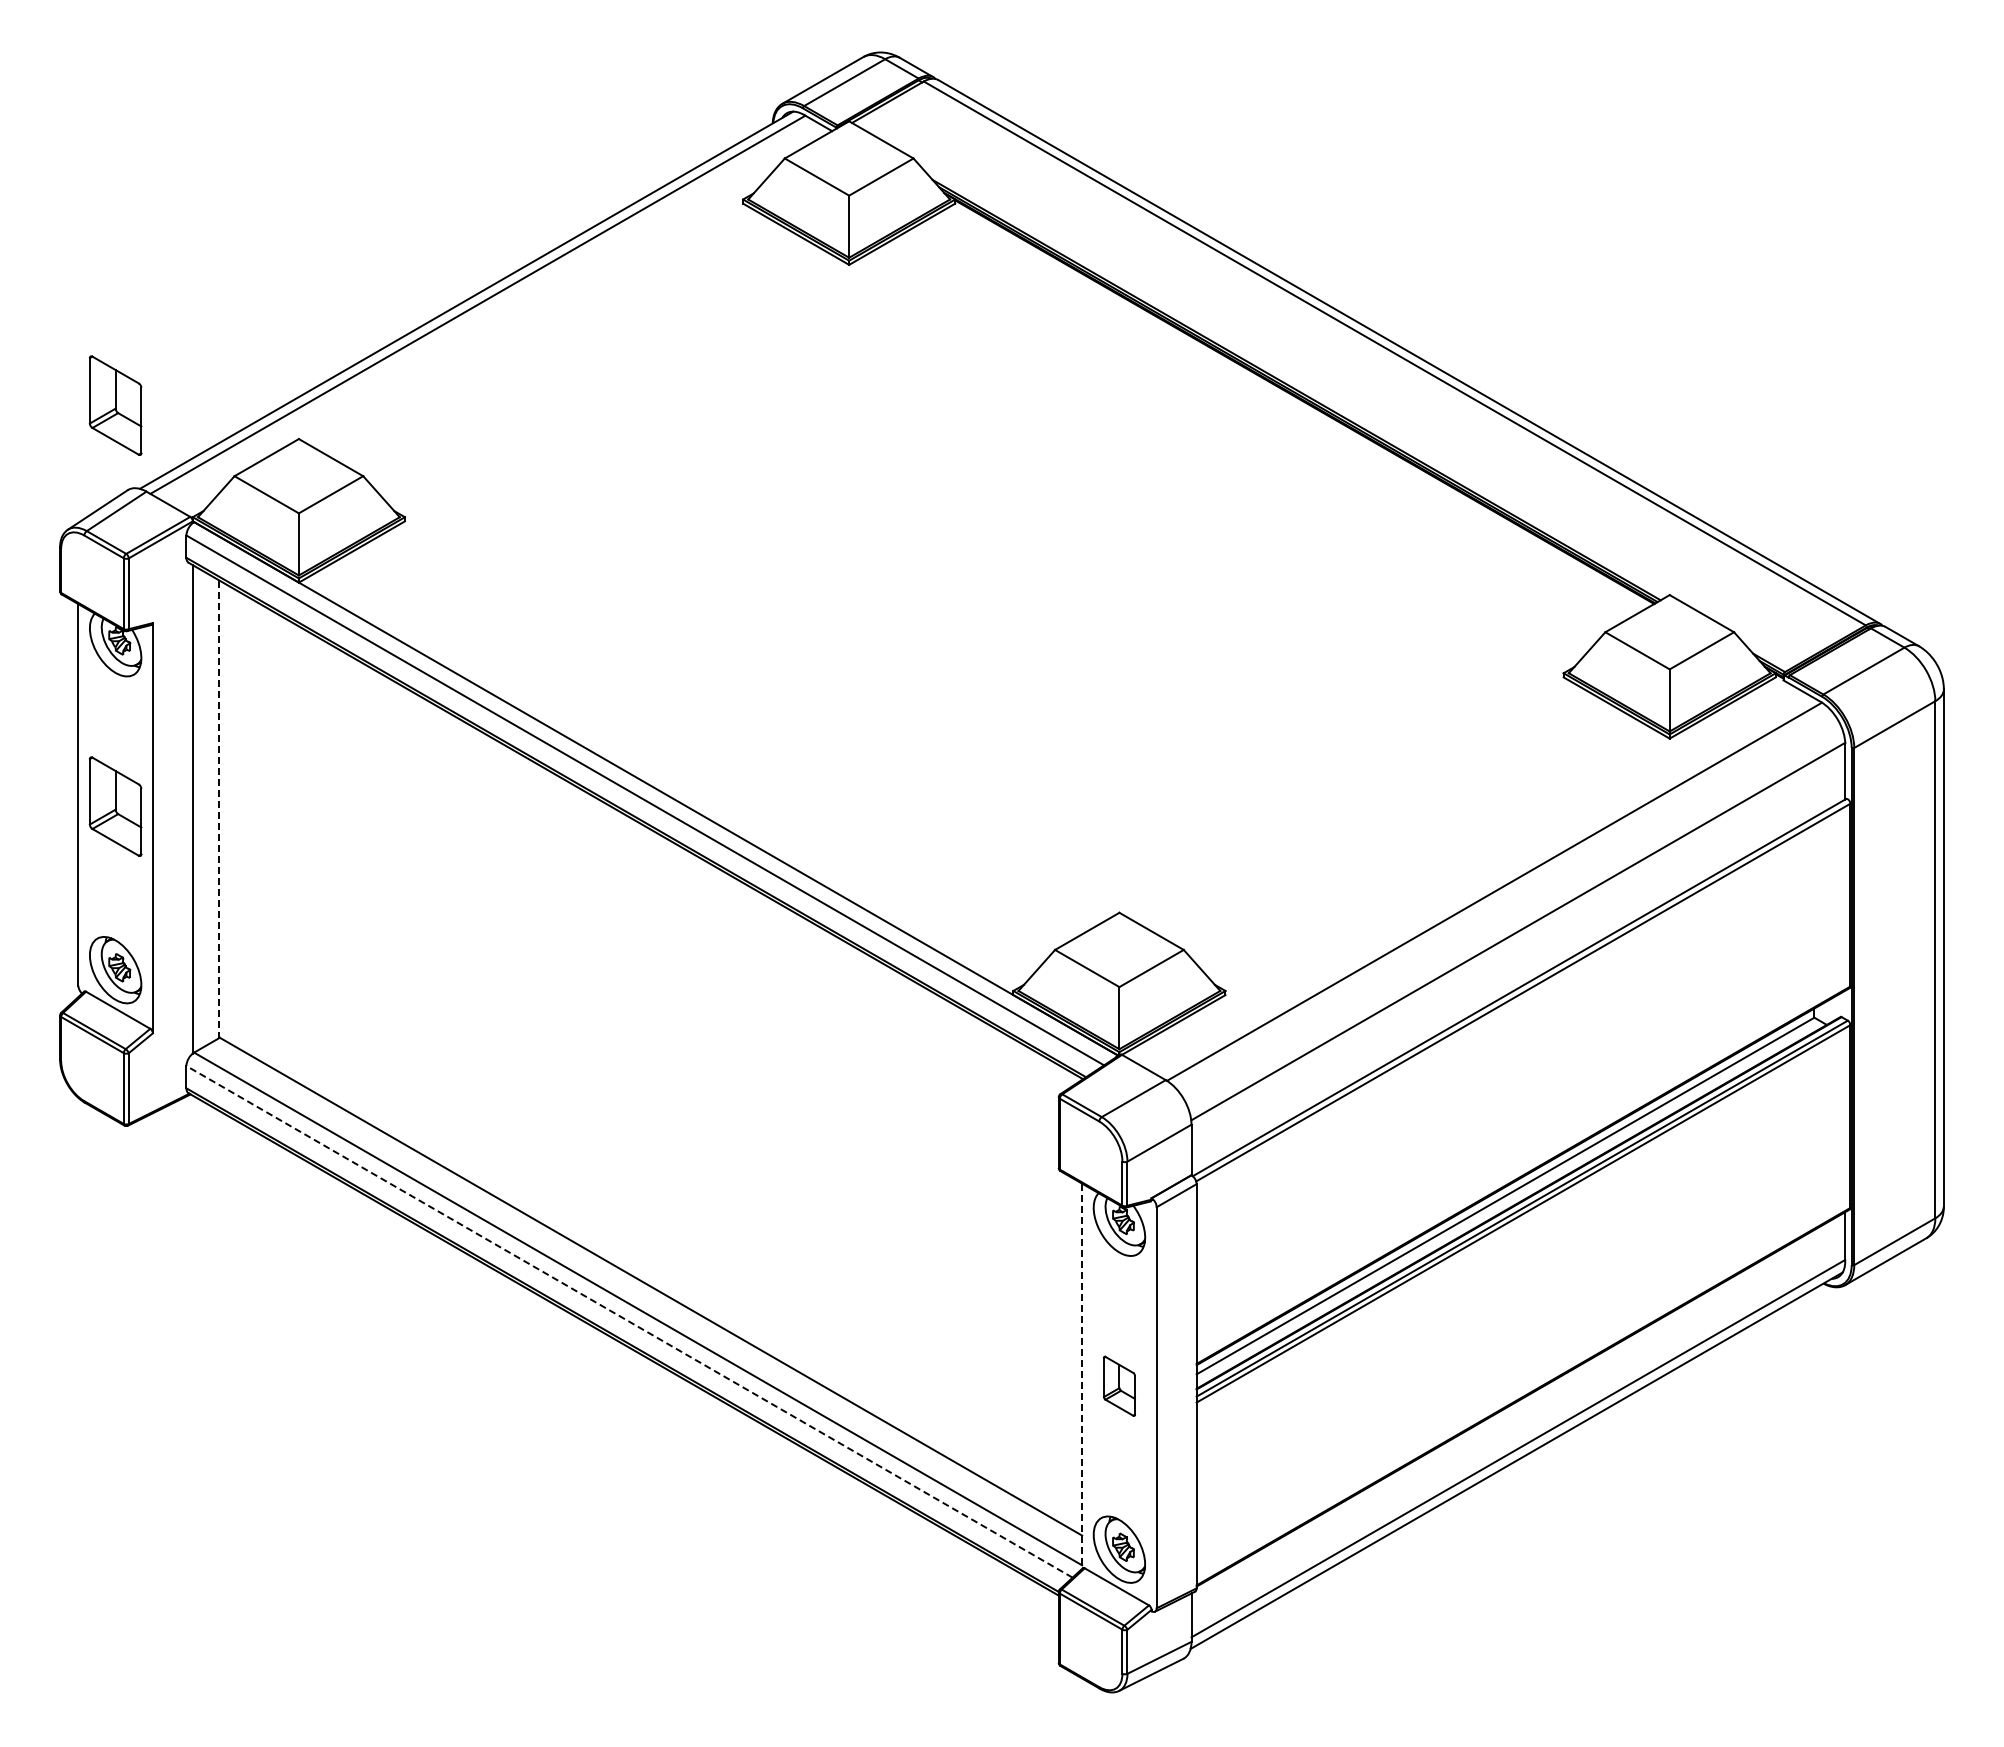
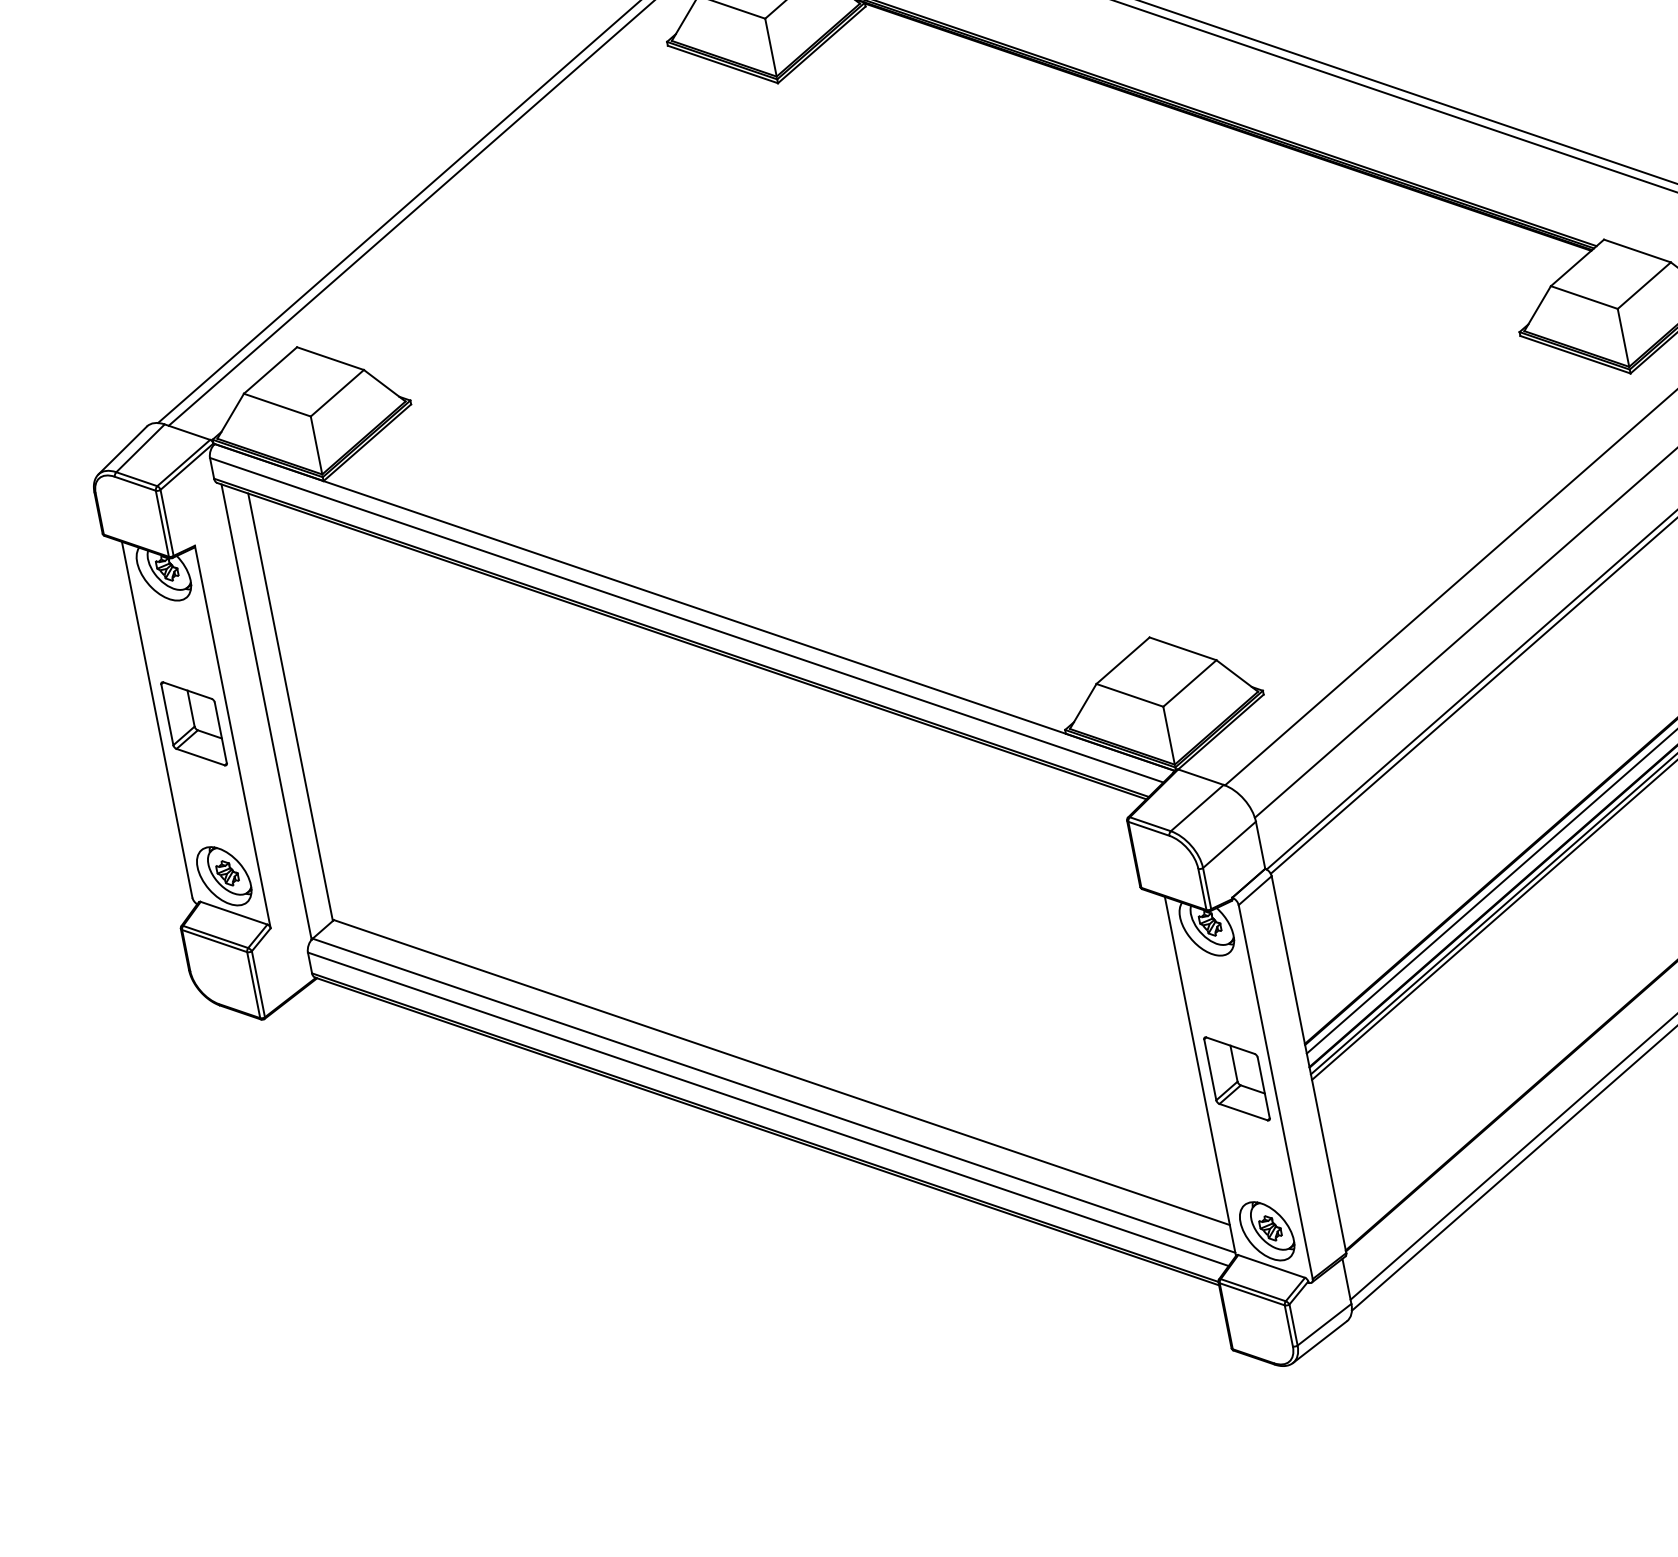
part: (115, 405) -> (119, 349), removed
line: (218, 808) -> (290, 706), dashed -> solid
line: (629, 1321) -> (768, 1108), dashed -> solid
line: (1082, 1376) -> (1200, 1076), dashed -> solid
part: (1119, 1386) -> (1237, 1079), size x1.67

